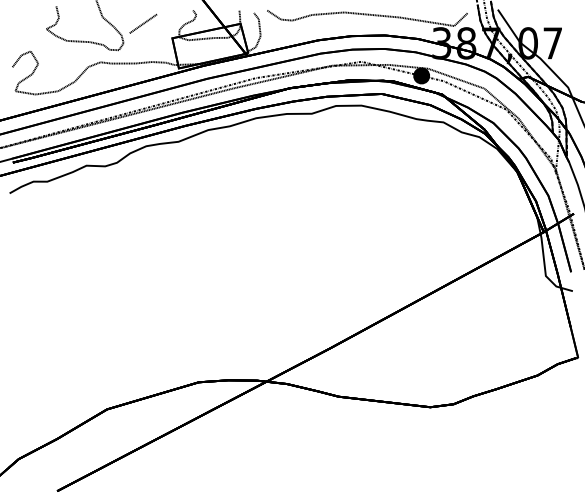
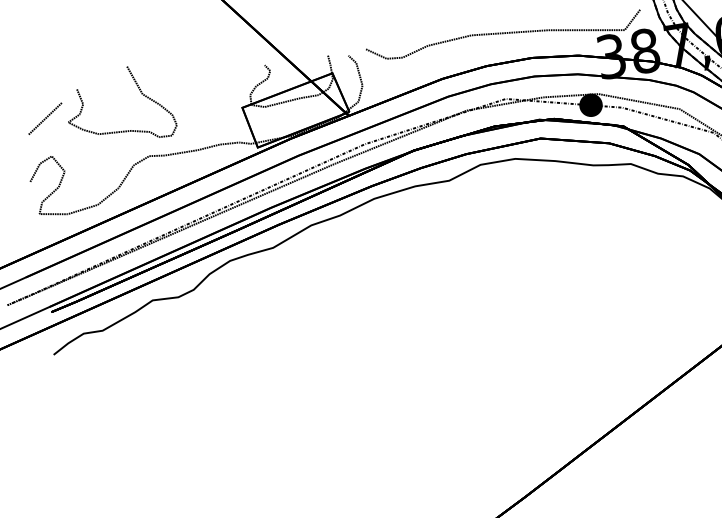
line: (143, 23) -> (45, 118), moved

